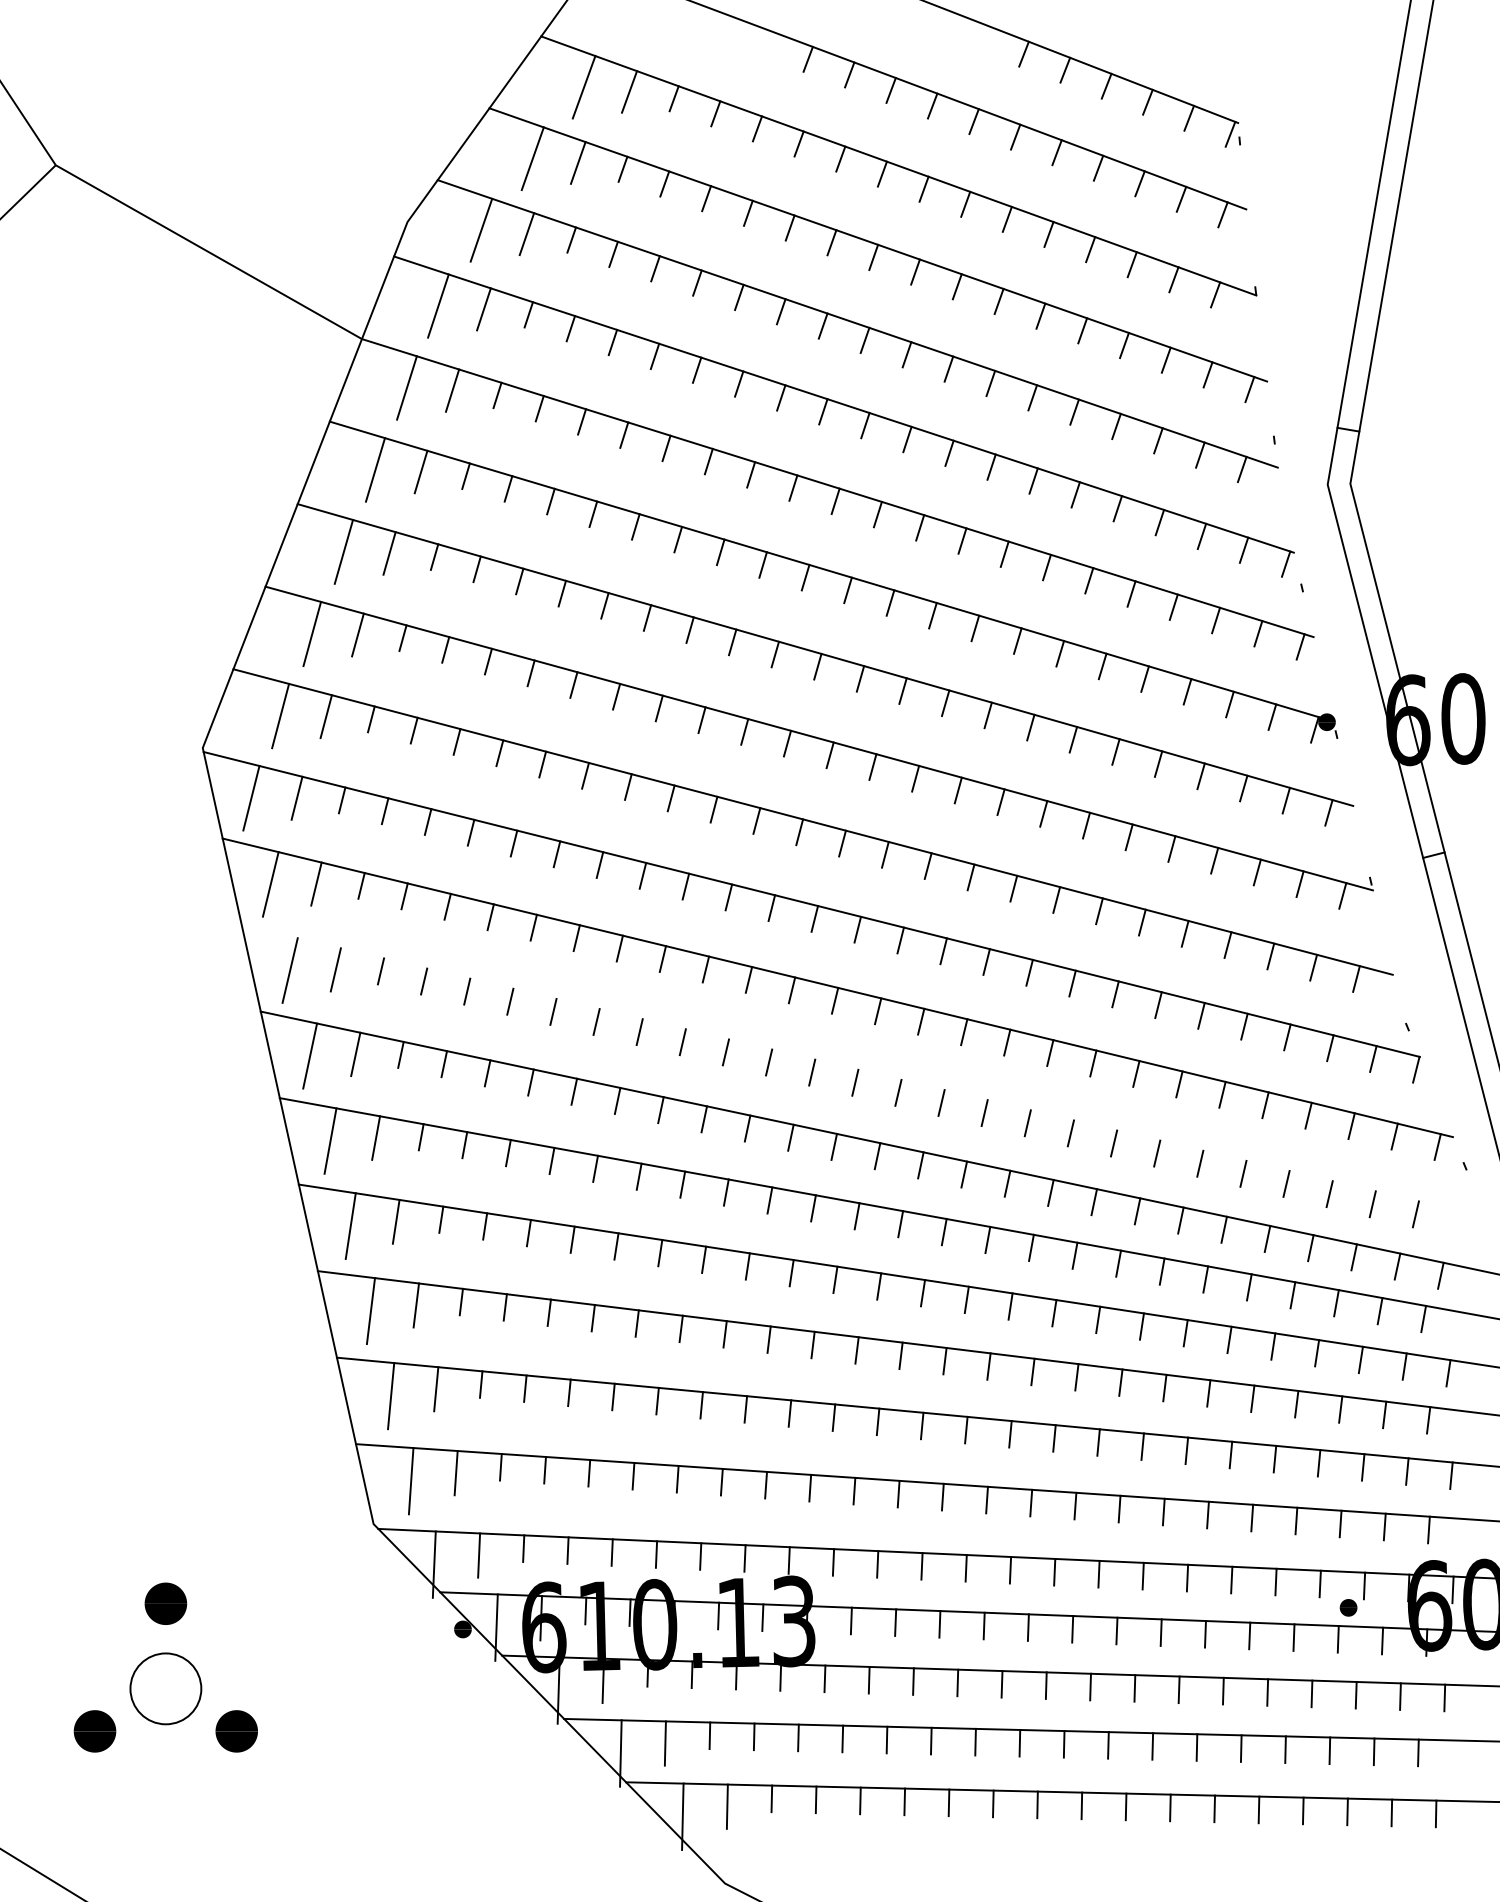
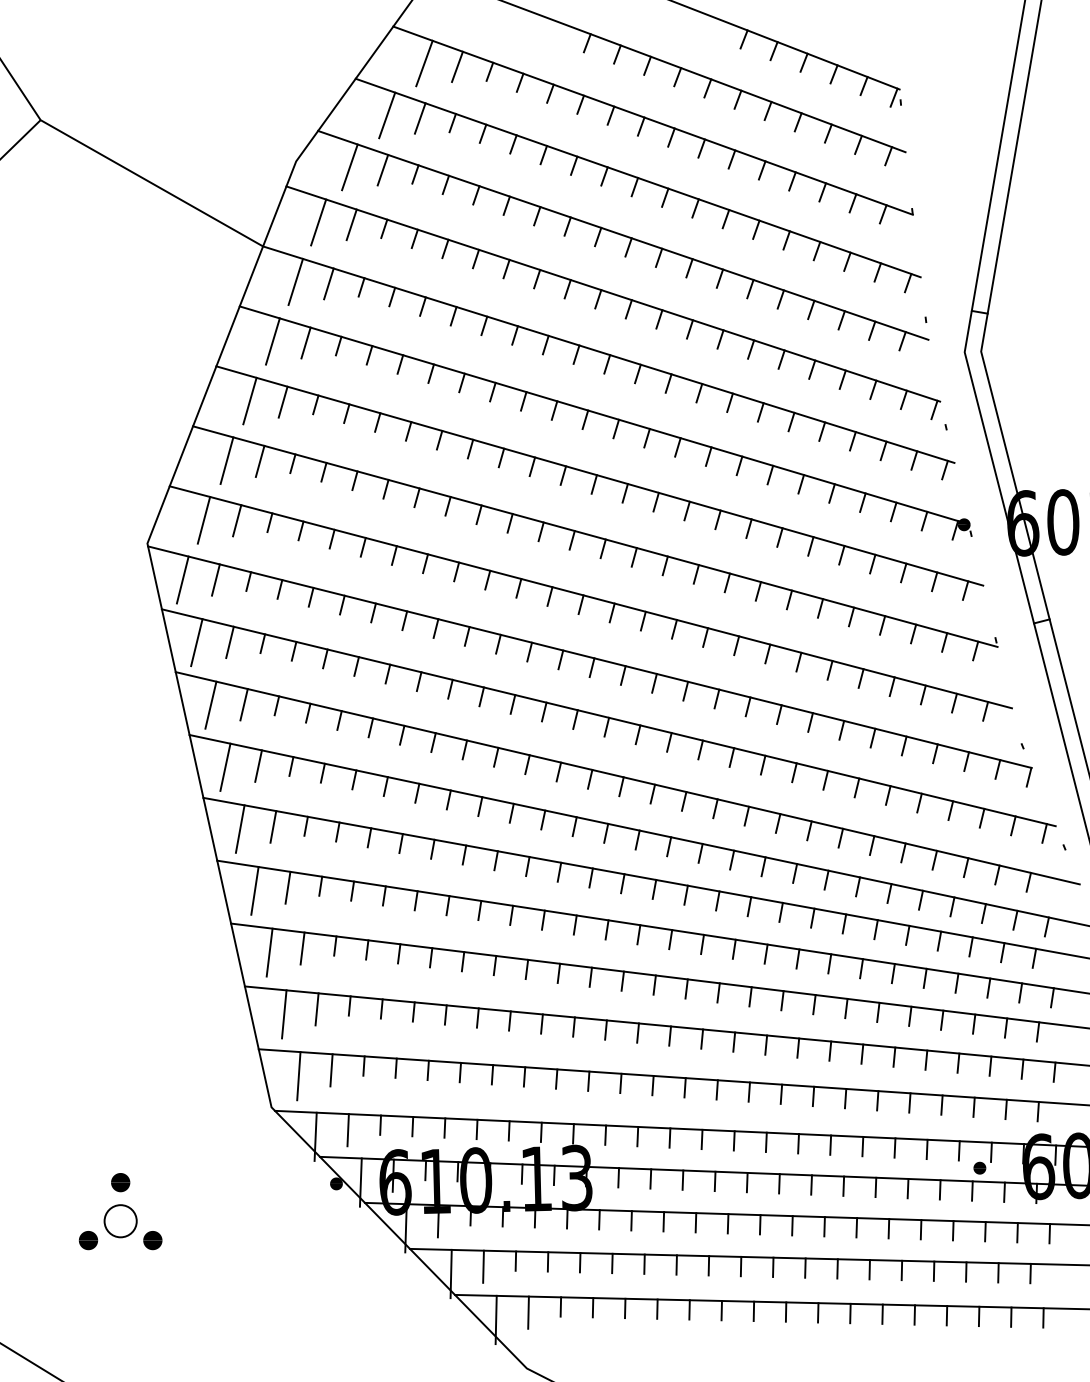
line: (863, 1071) -> (627, 778), added
part: (165, 1667) -> (120, 1211), size x0.62

